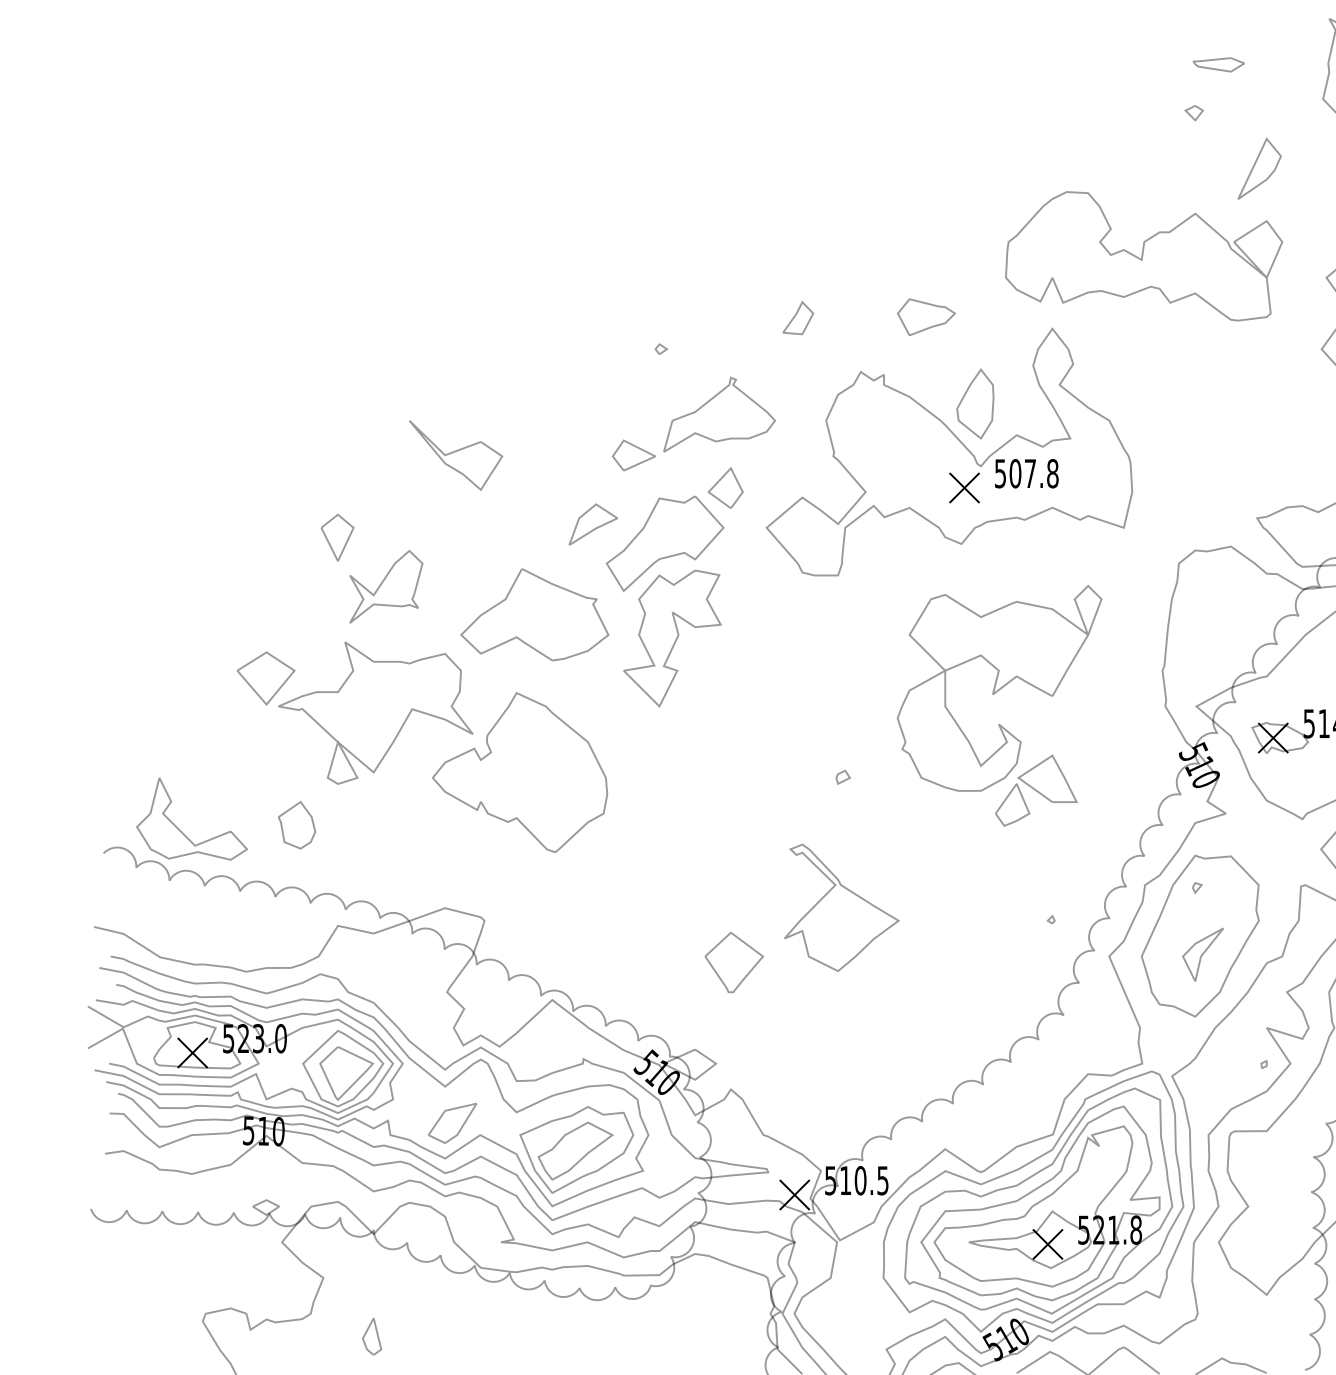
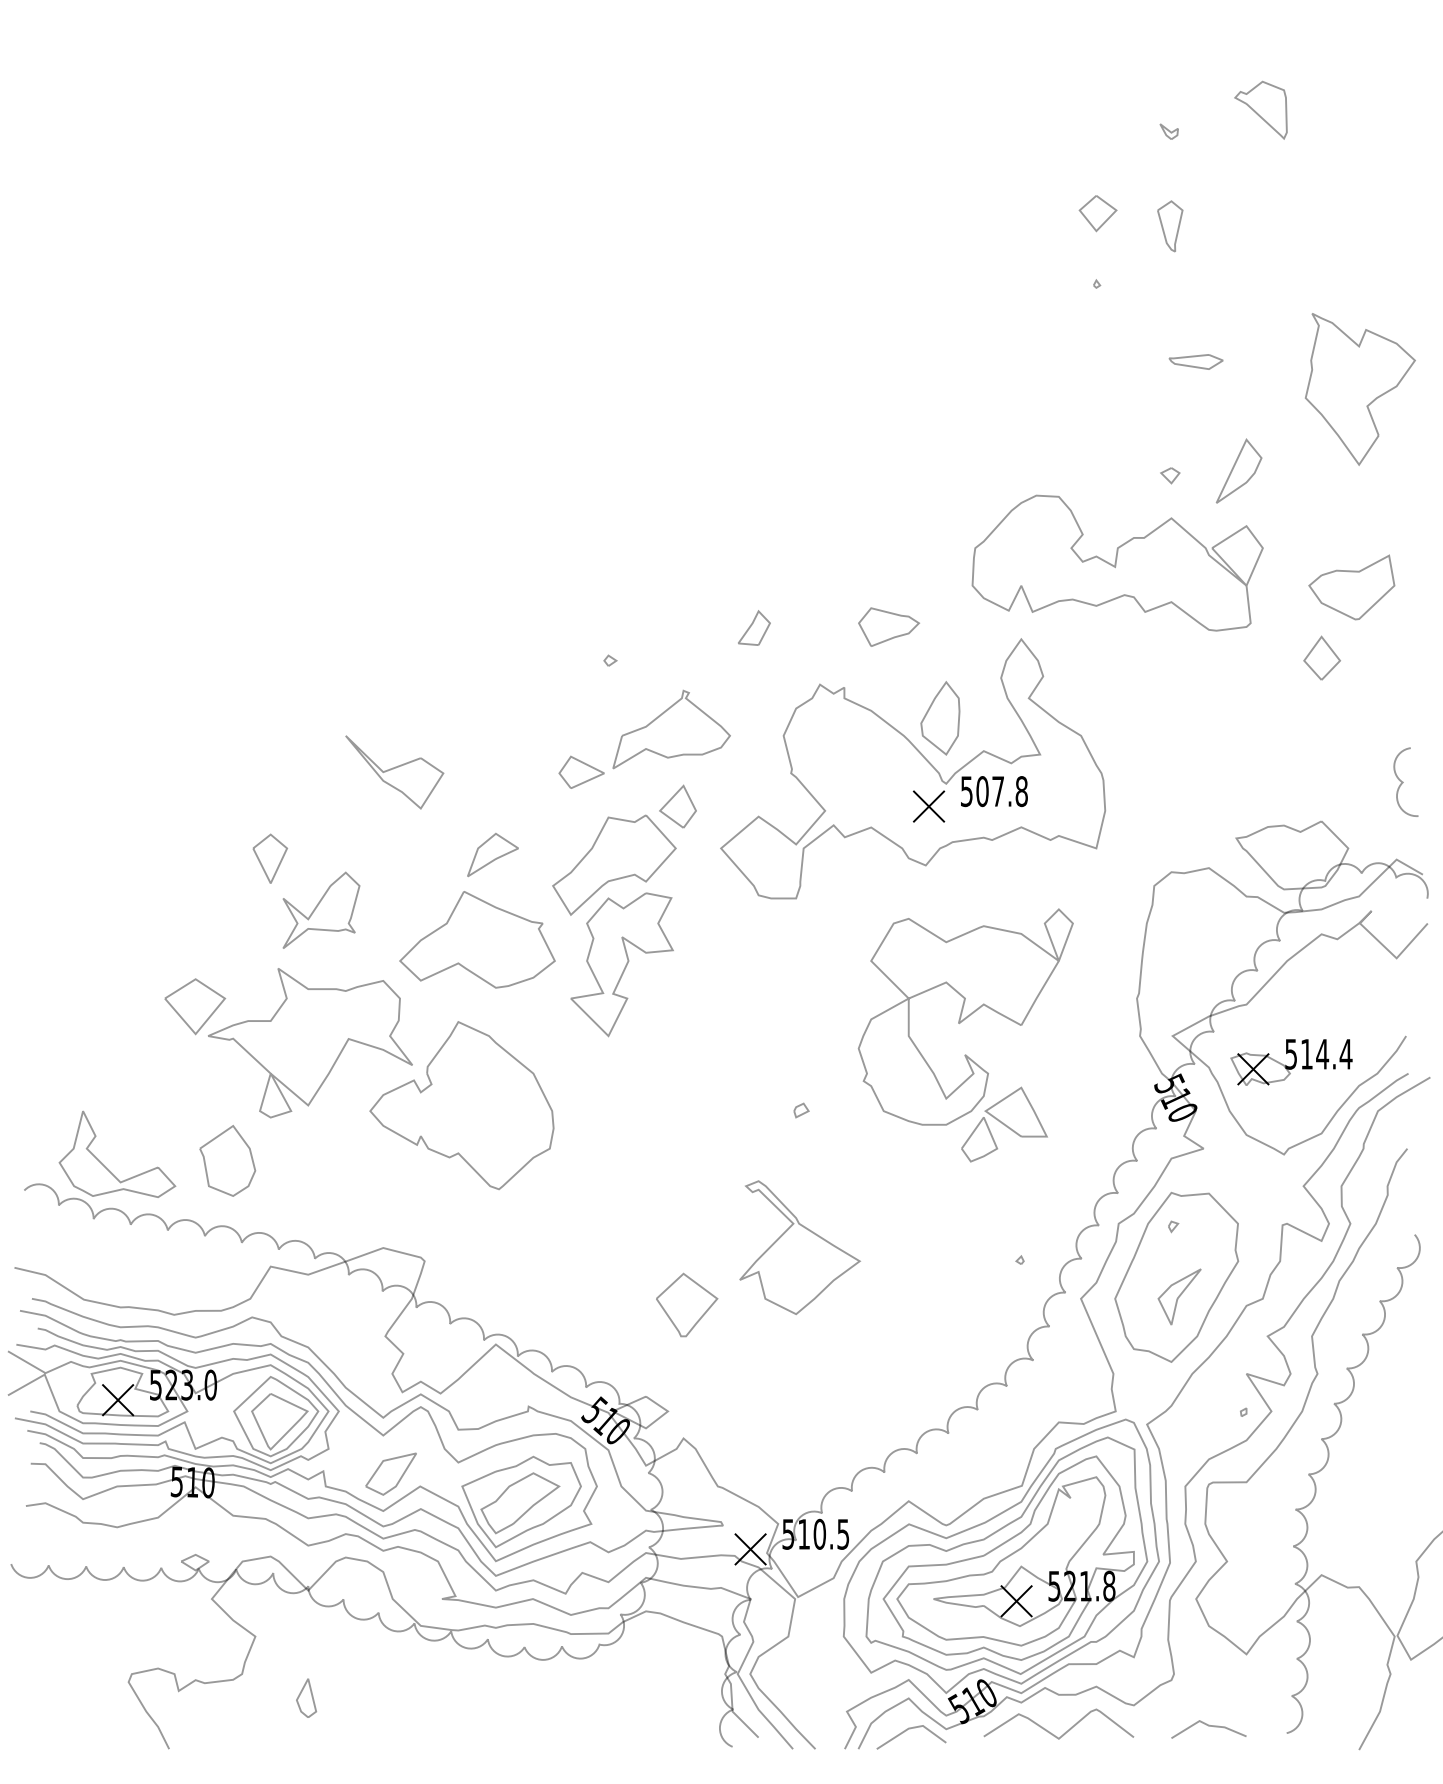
part: (1194, 112) -> (1170, 475), moved
part: (592, 524) -> (492, 854), moved
part: (296, 824) -> (227, 1160), size x1.43

